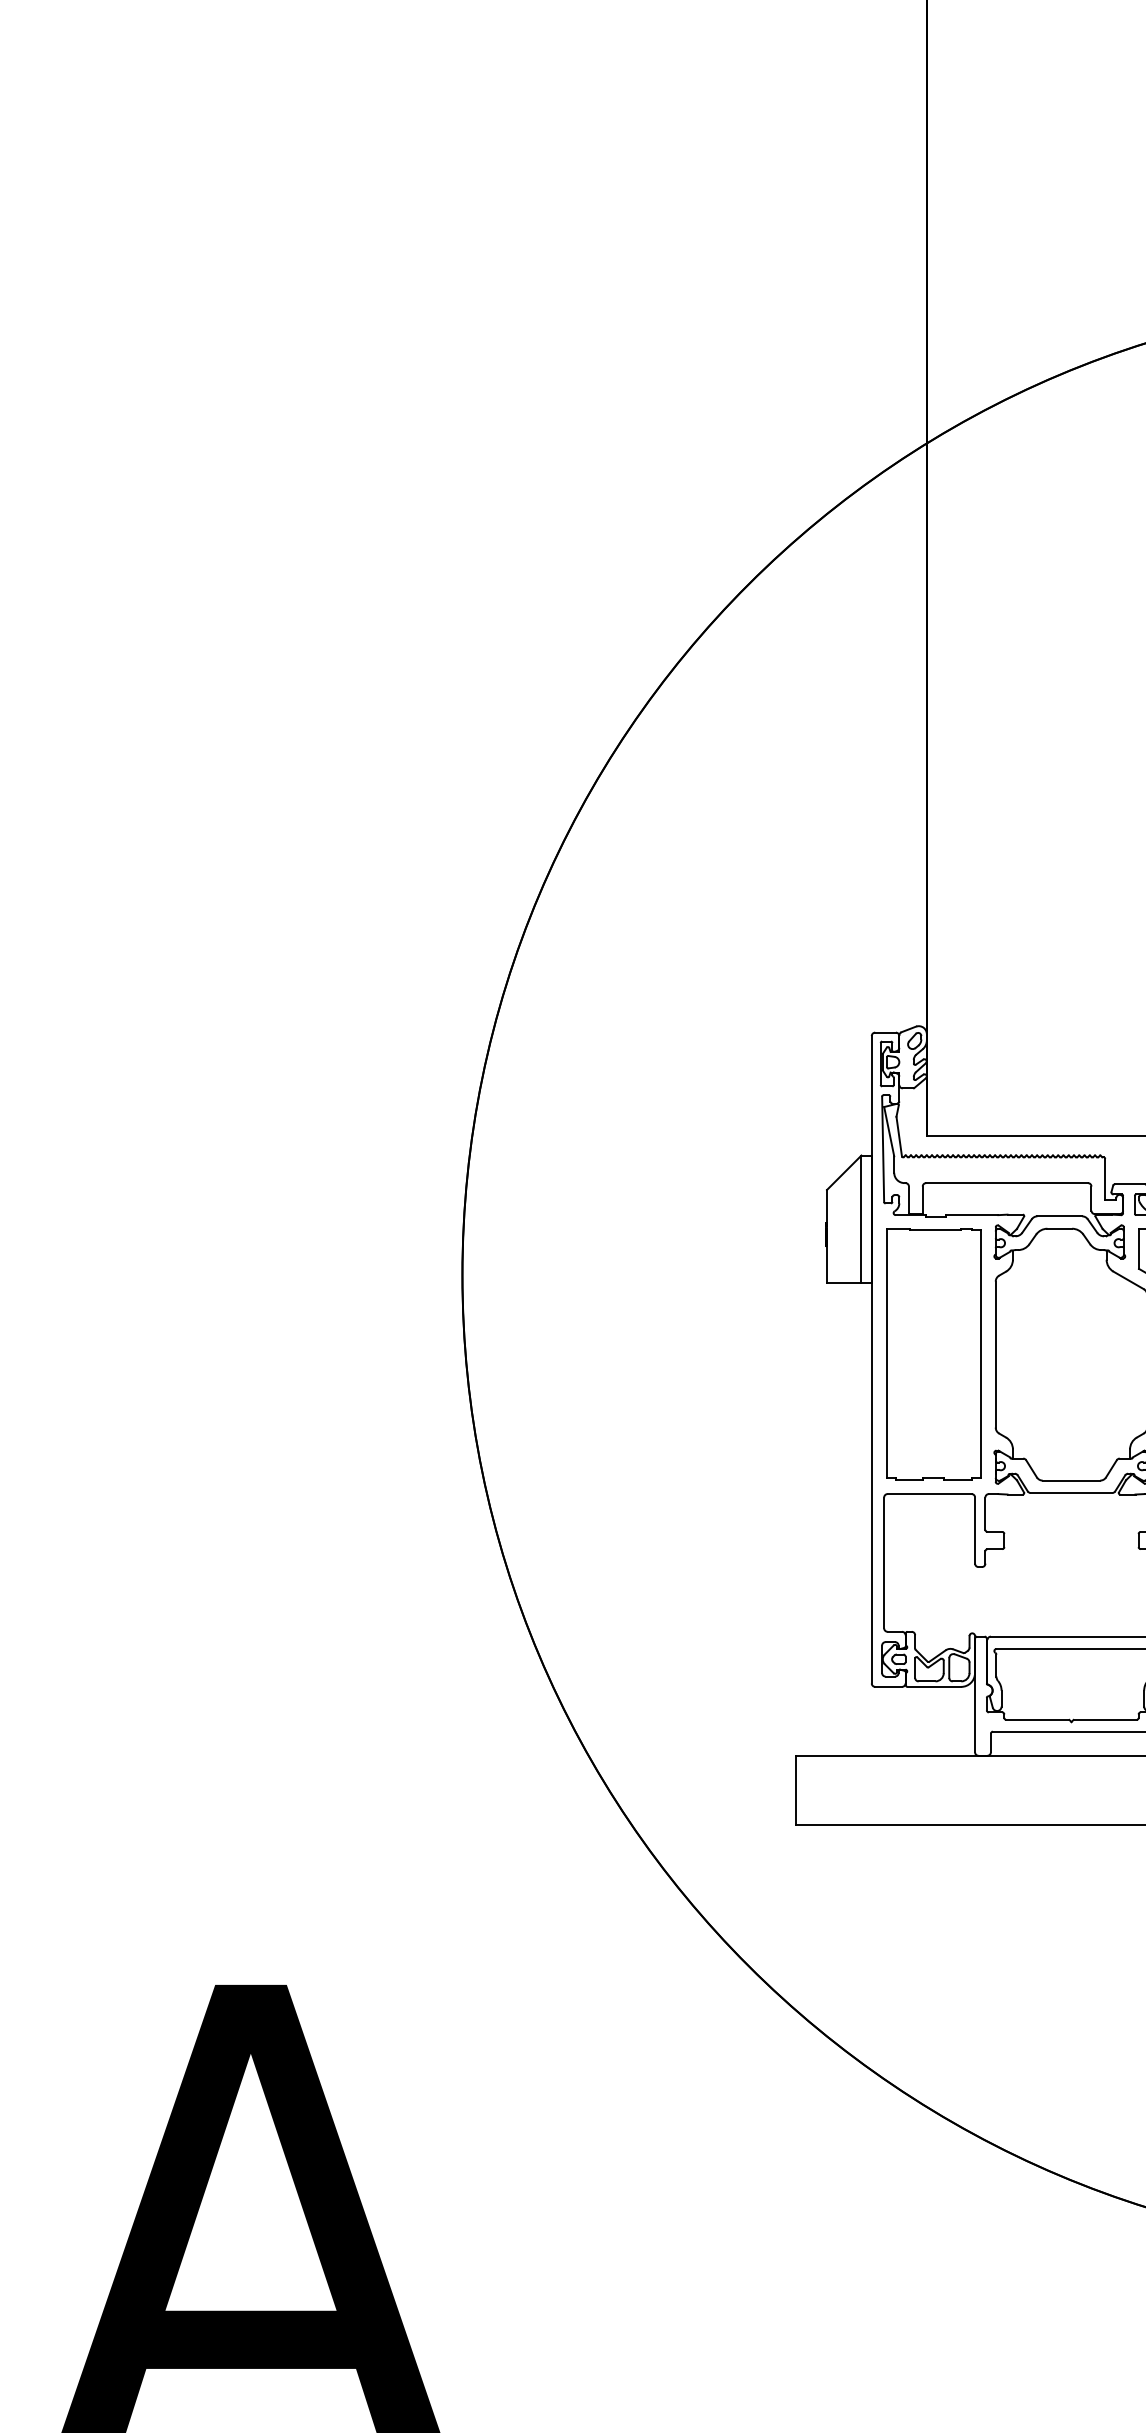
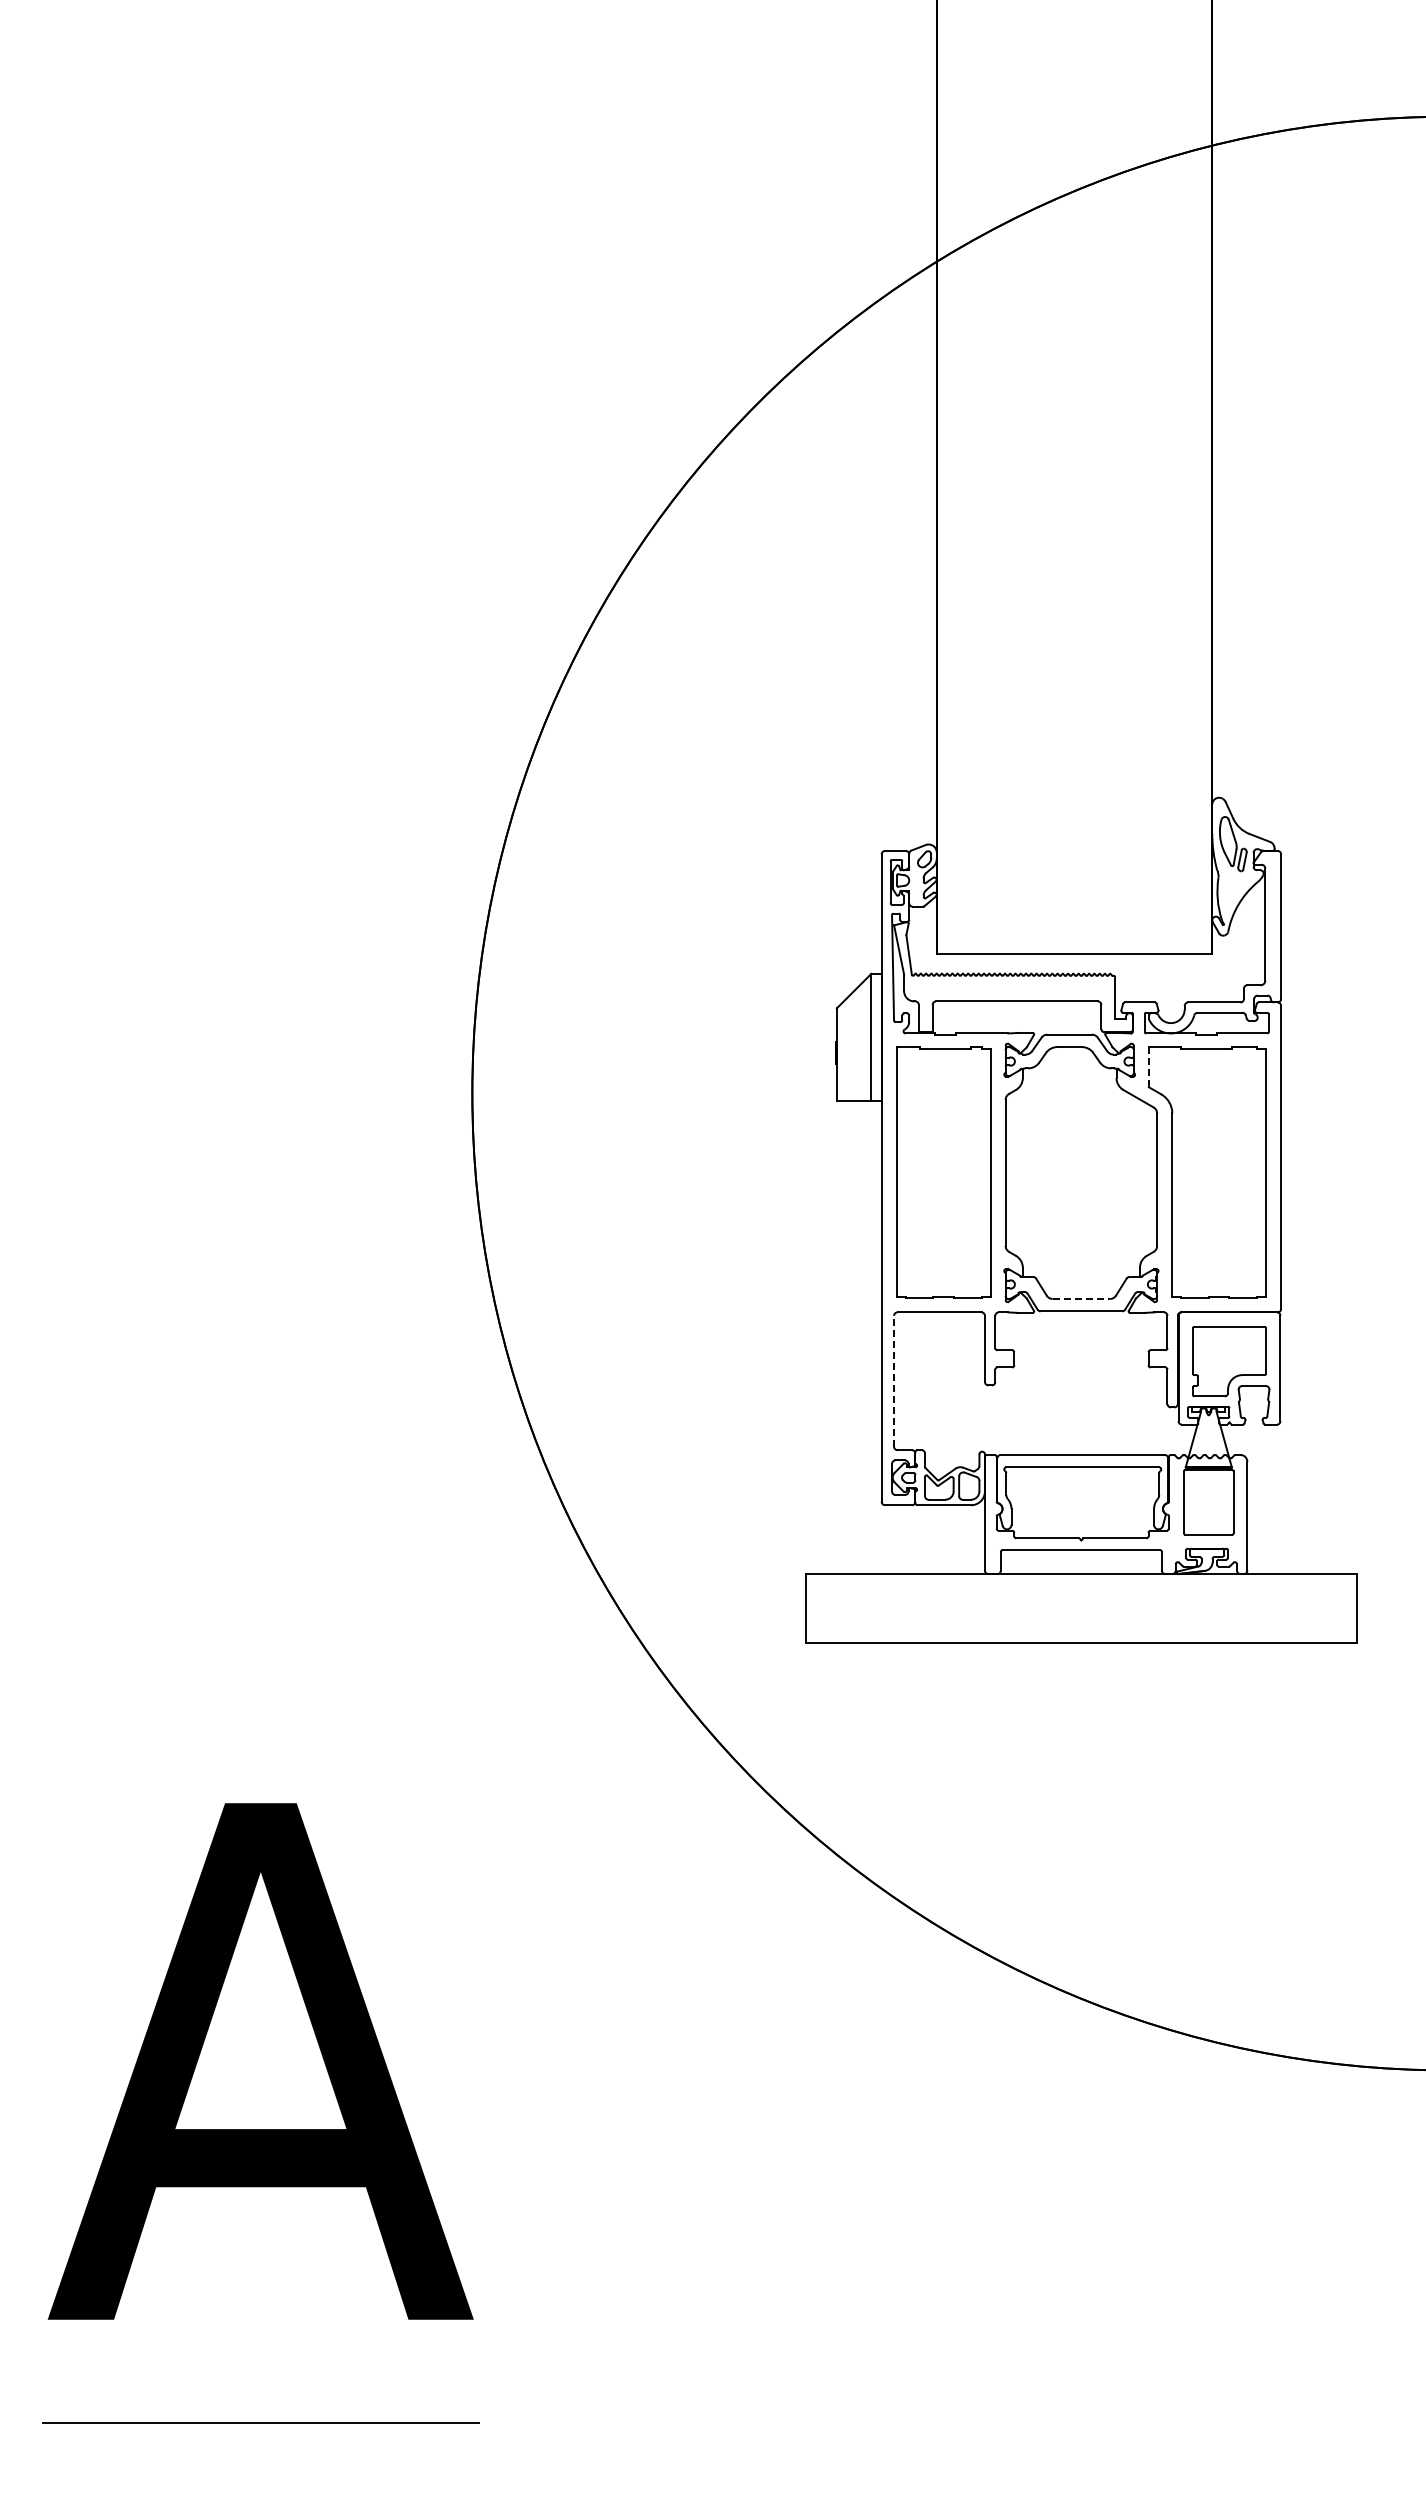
line: (1138, 1249) -> (1148, 1067), solid -> dashed
line: (1071, 1480) -> (1081, 1298), solid -> dashed
line: (884, 1562) -> (894, 1380), solid -> dashed

